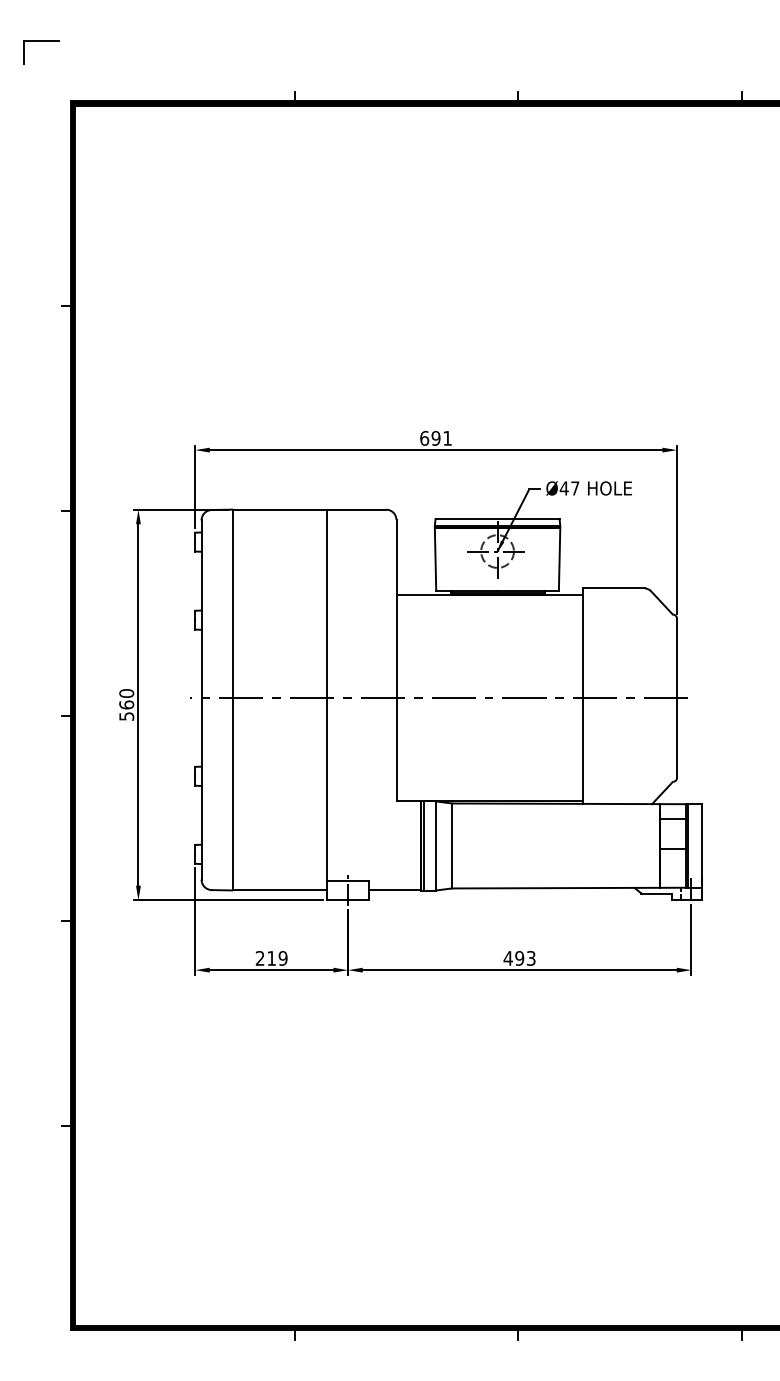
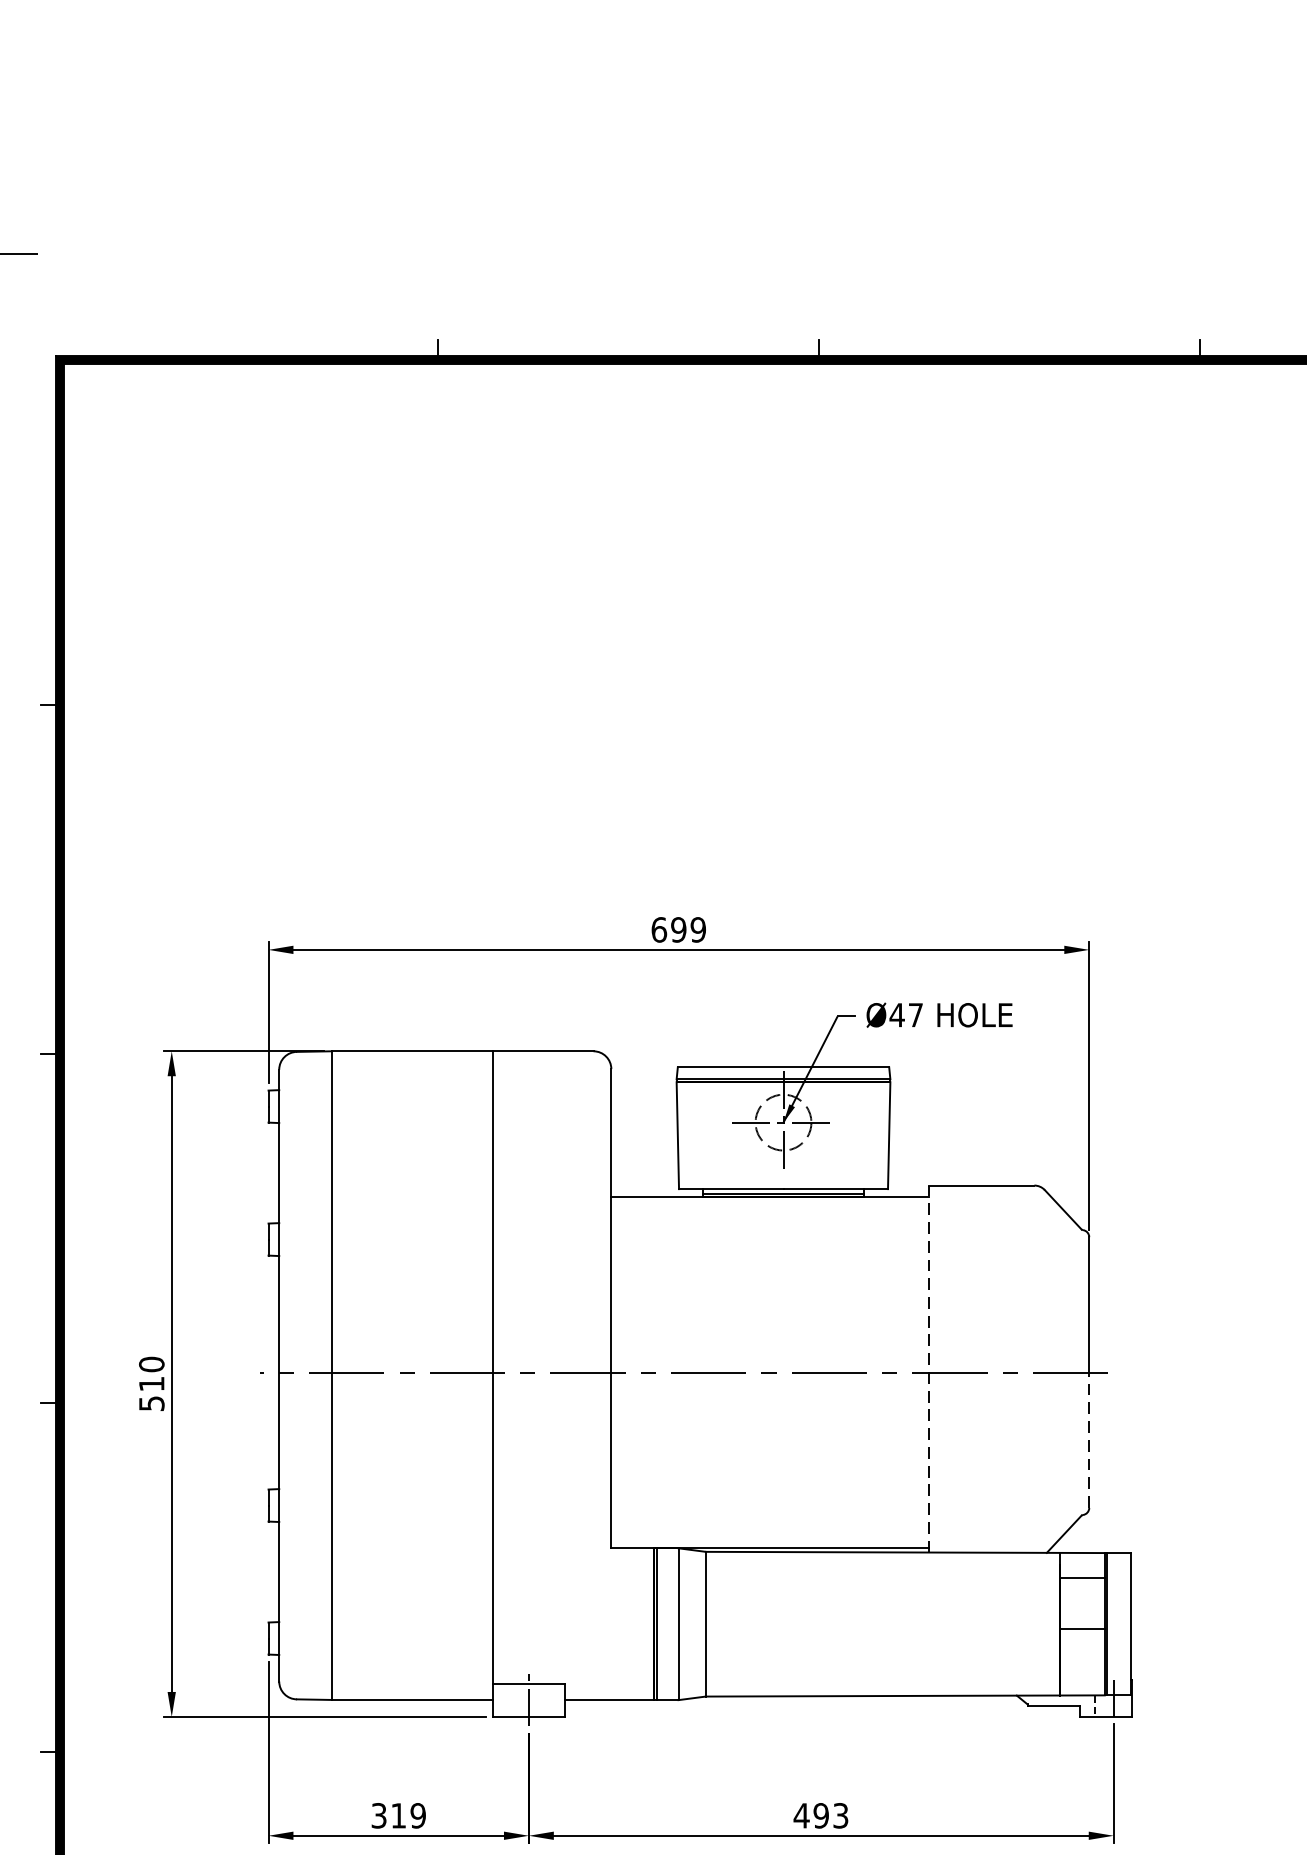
text: (447, 437) -> (698, 928), 691 -> 699
line: (582, 696) -> (928, 1369), solid -> dashed
text: (126, 704) -> (151, 1383), 560 -> 510
line: (677, 737) -> (1090, 1439), solid -> dashed
text: (259, 958) -> (377, 1815), 219 -> 319

